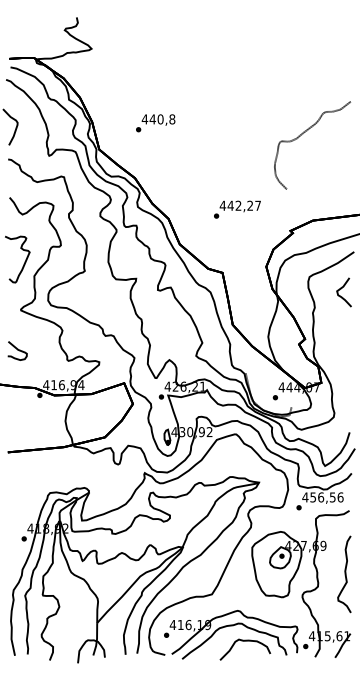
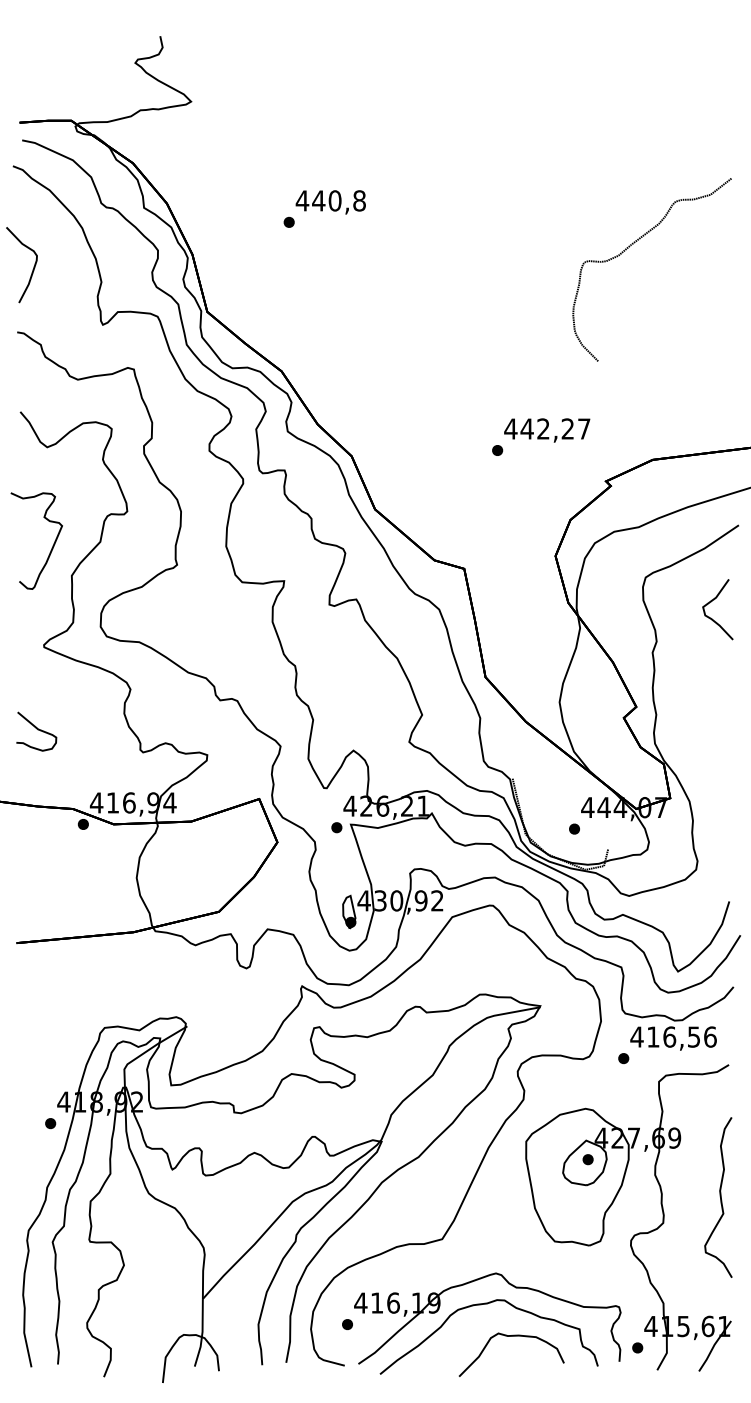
text: (155, 123) -> (324, 209), moved
curve: (303, 134) -> (633, 246), moved
text: (237, 209) -> (541, 436), moved
text: (313, 497) -> (653, 1037), 456,56 -> 416,56

